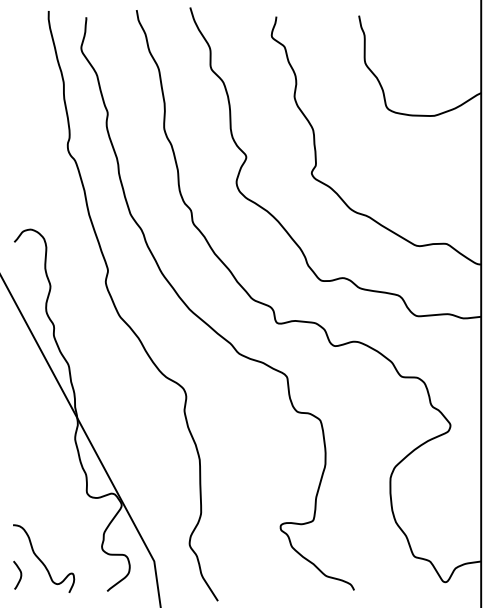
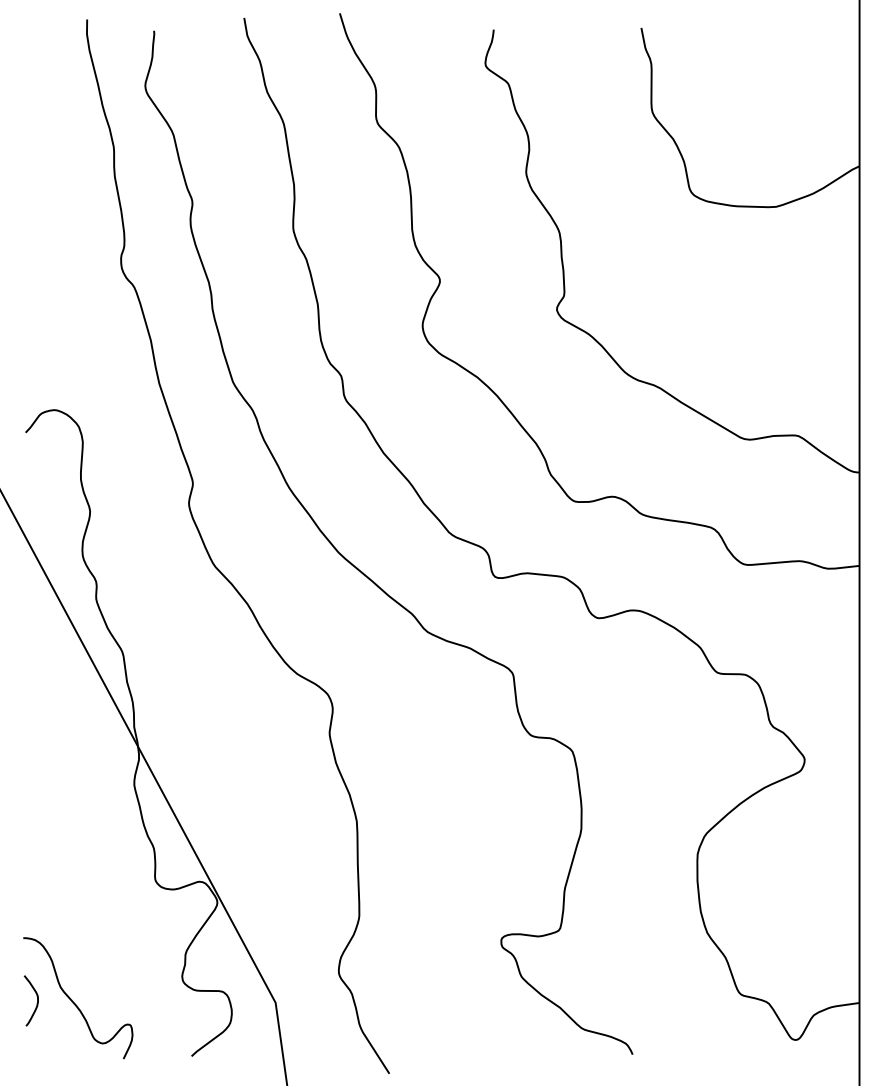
curve: (20, 574) -> (36, 999), moved

